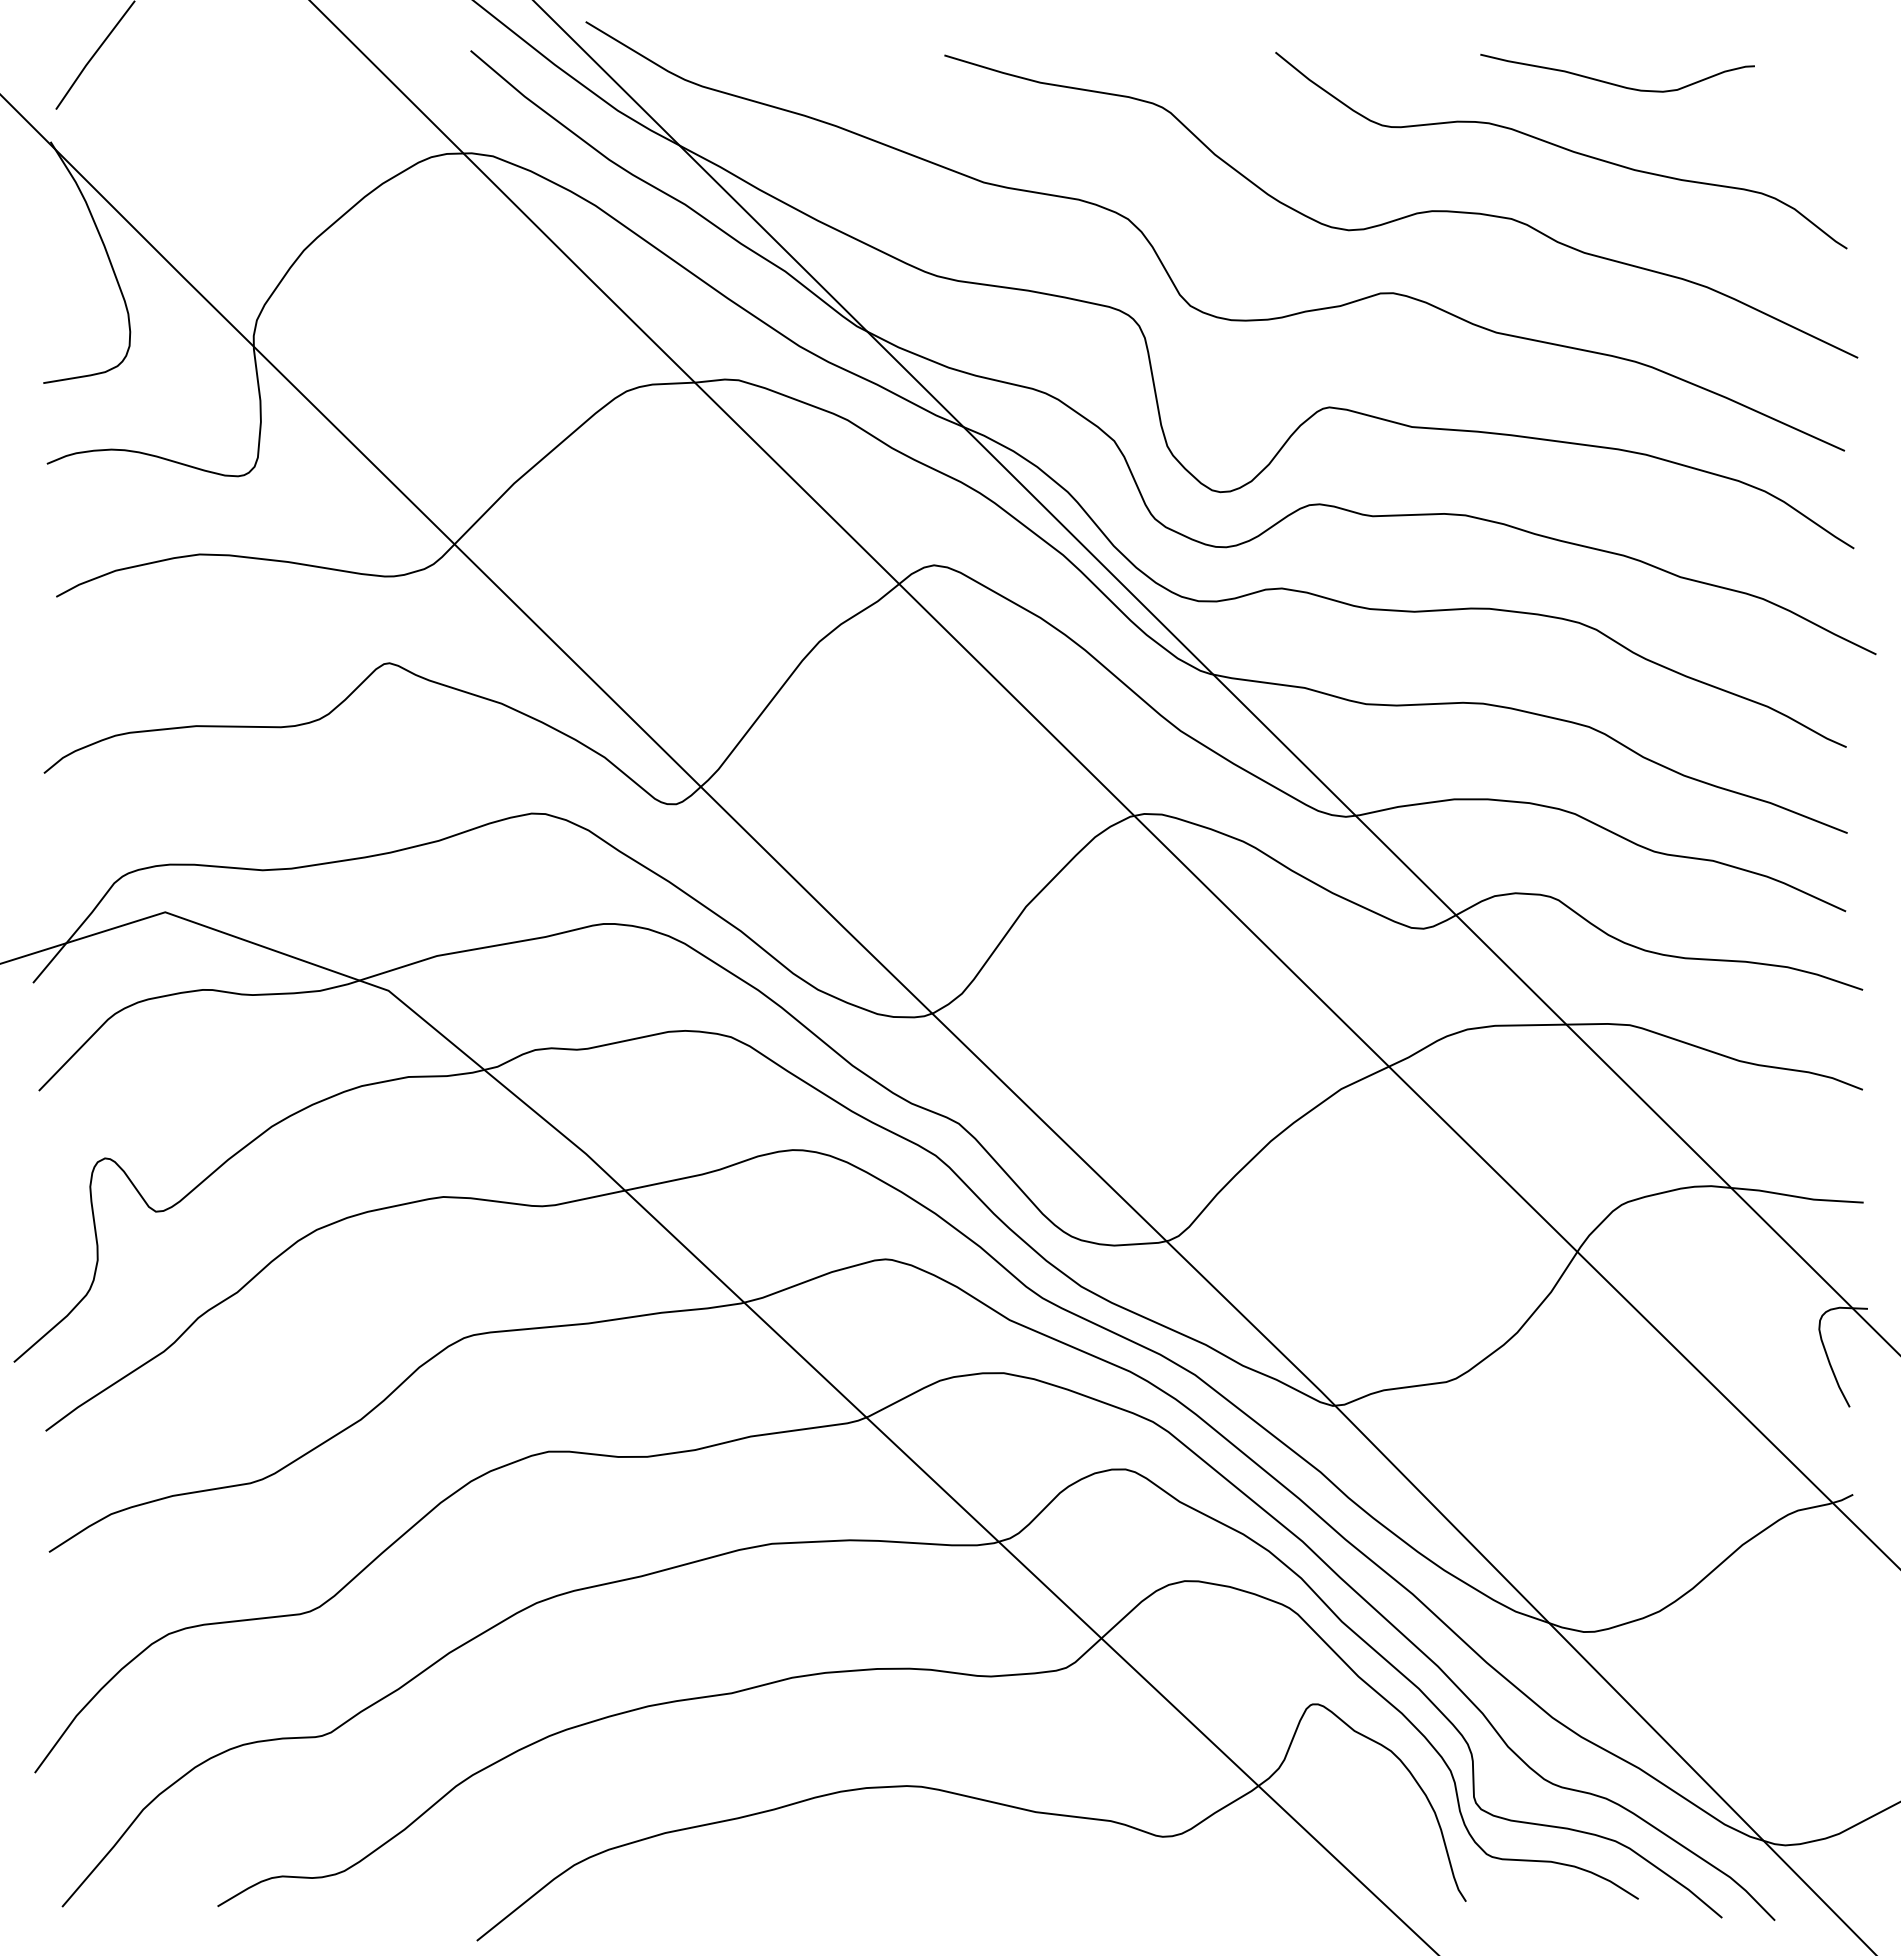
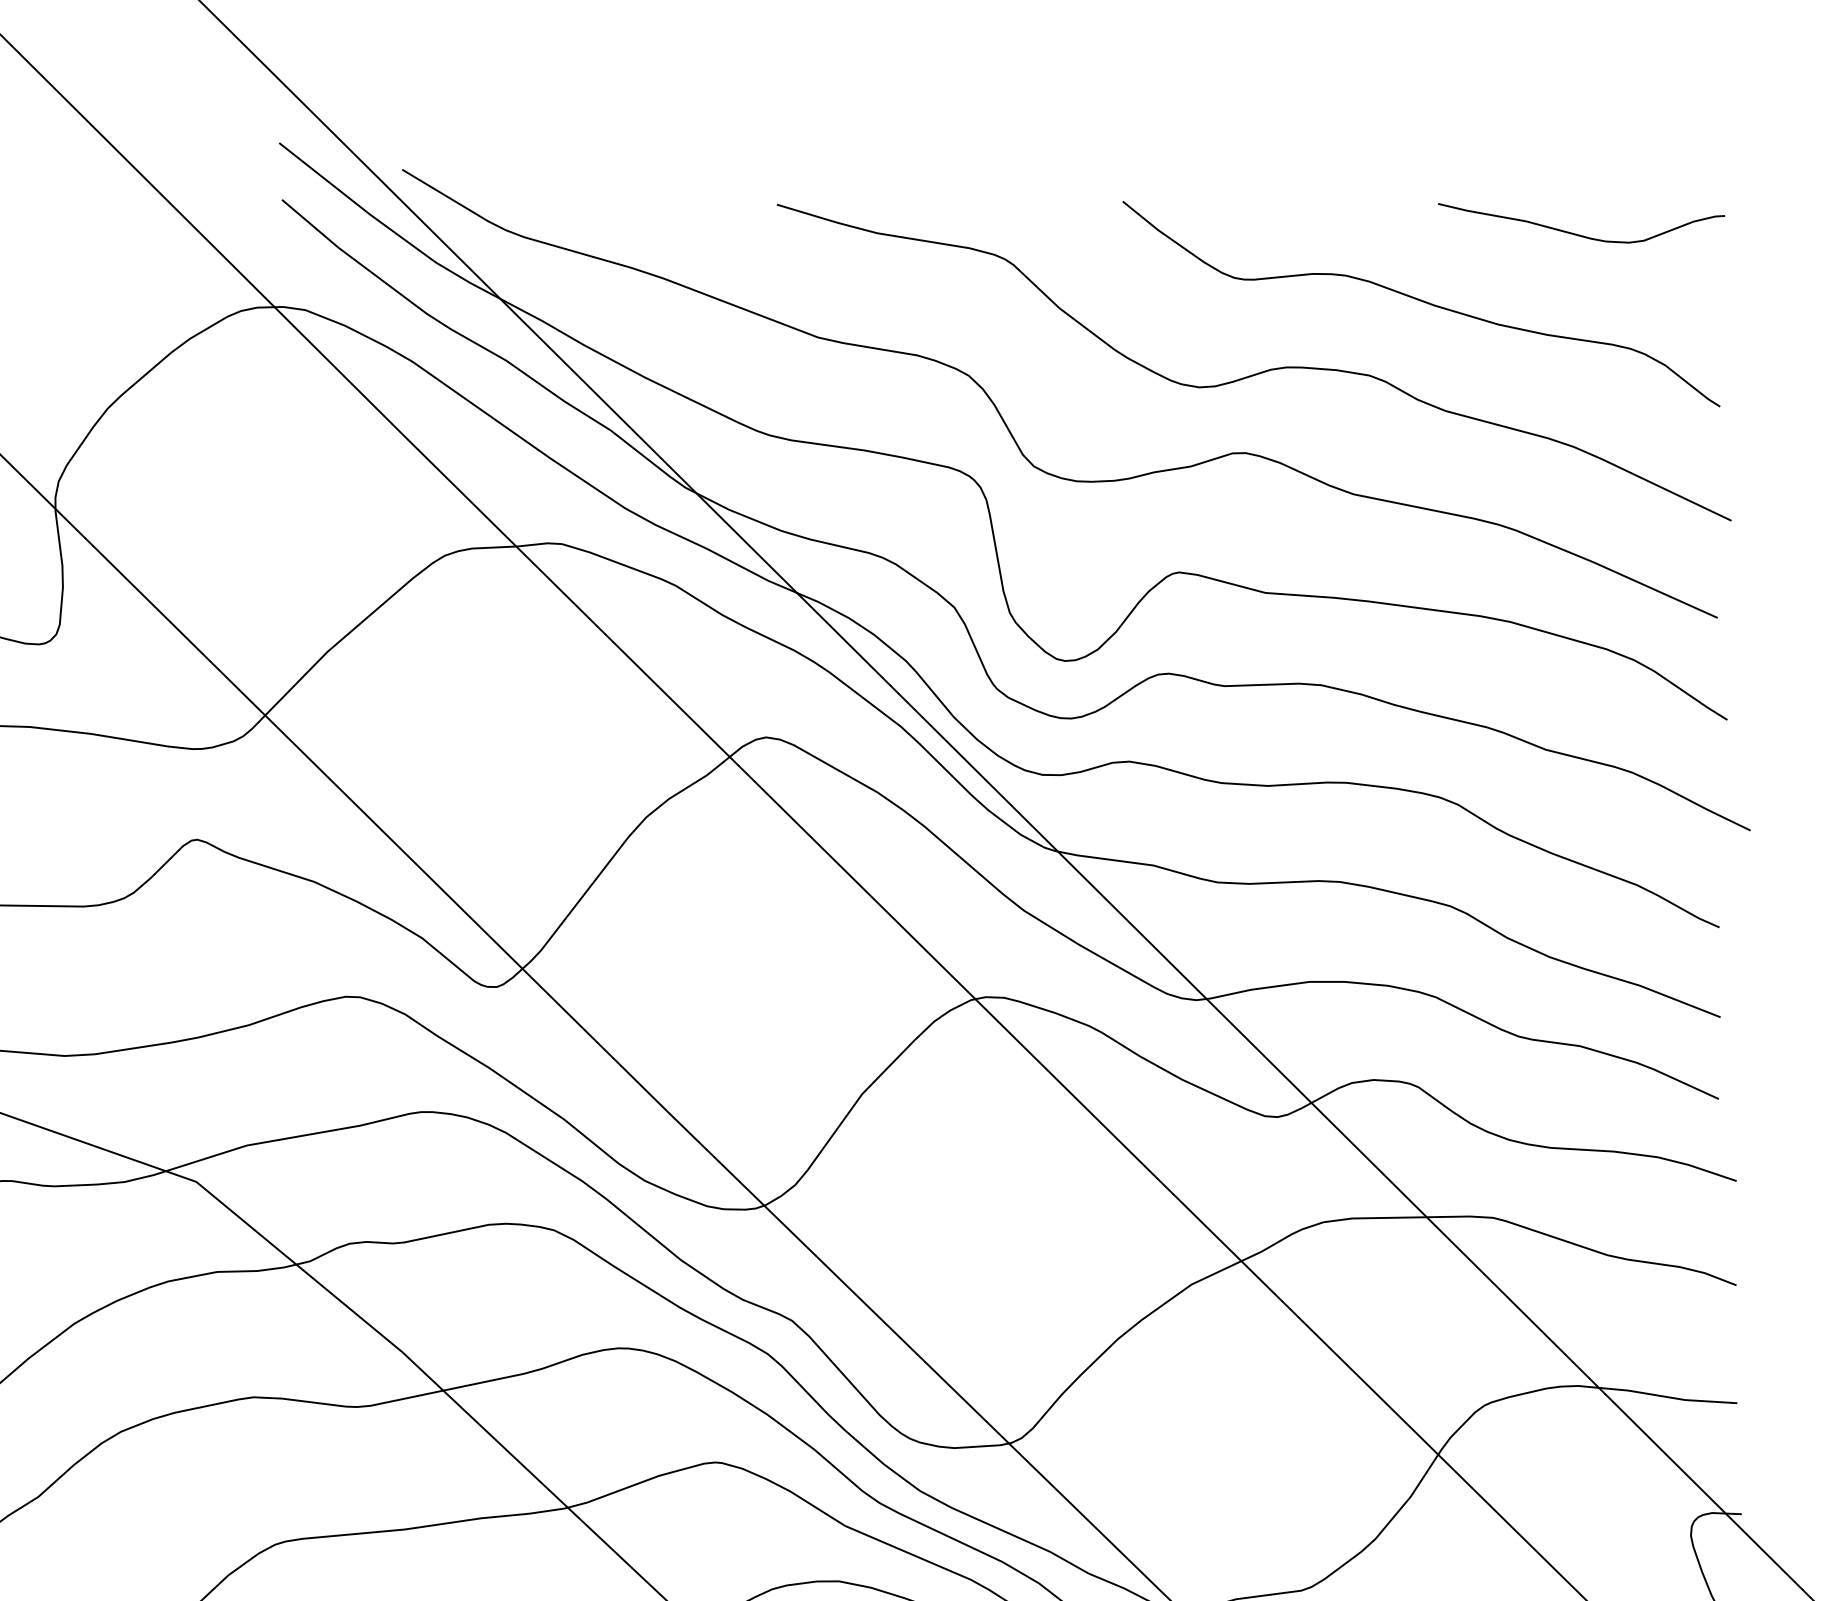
curve: (1614, 83) -> (1578, 234), moved

